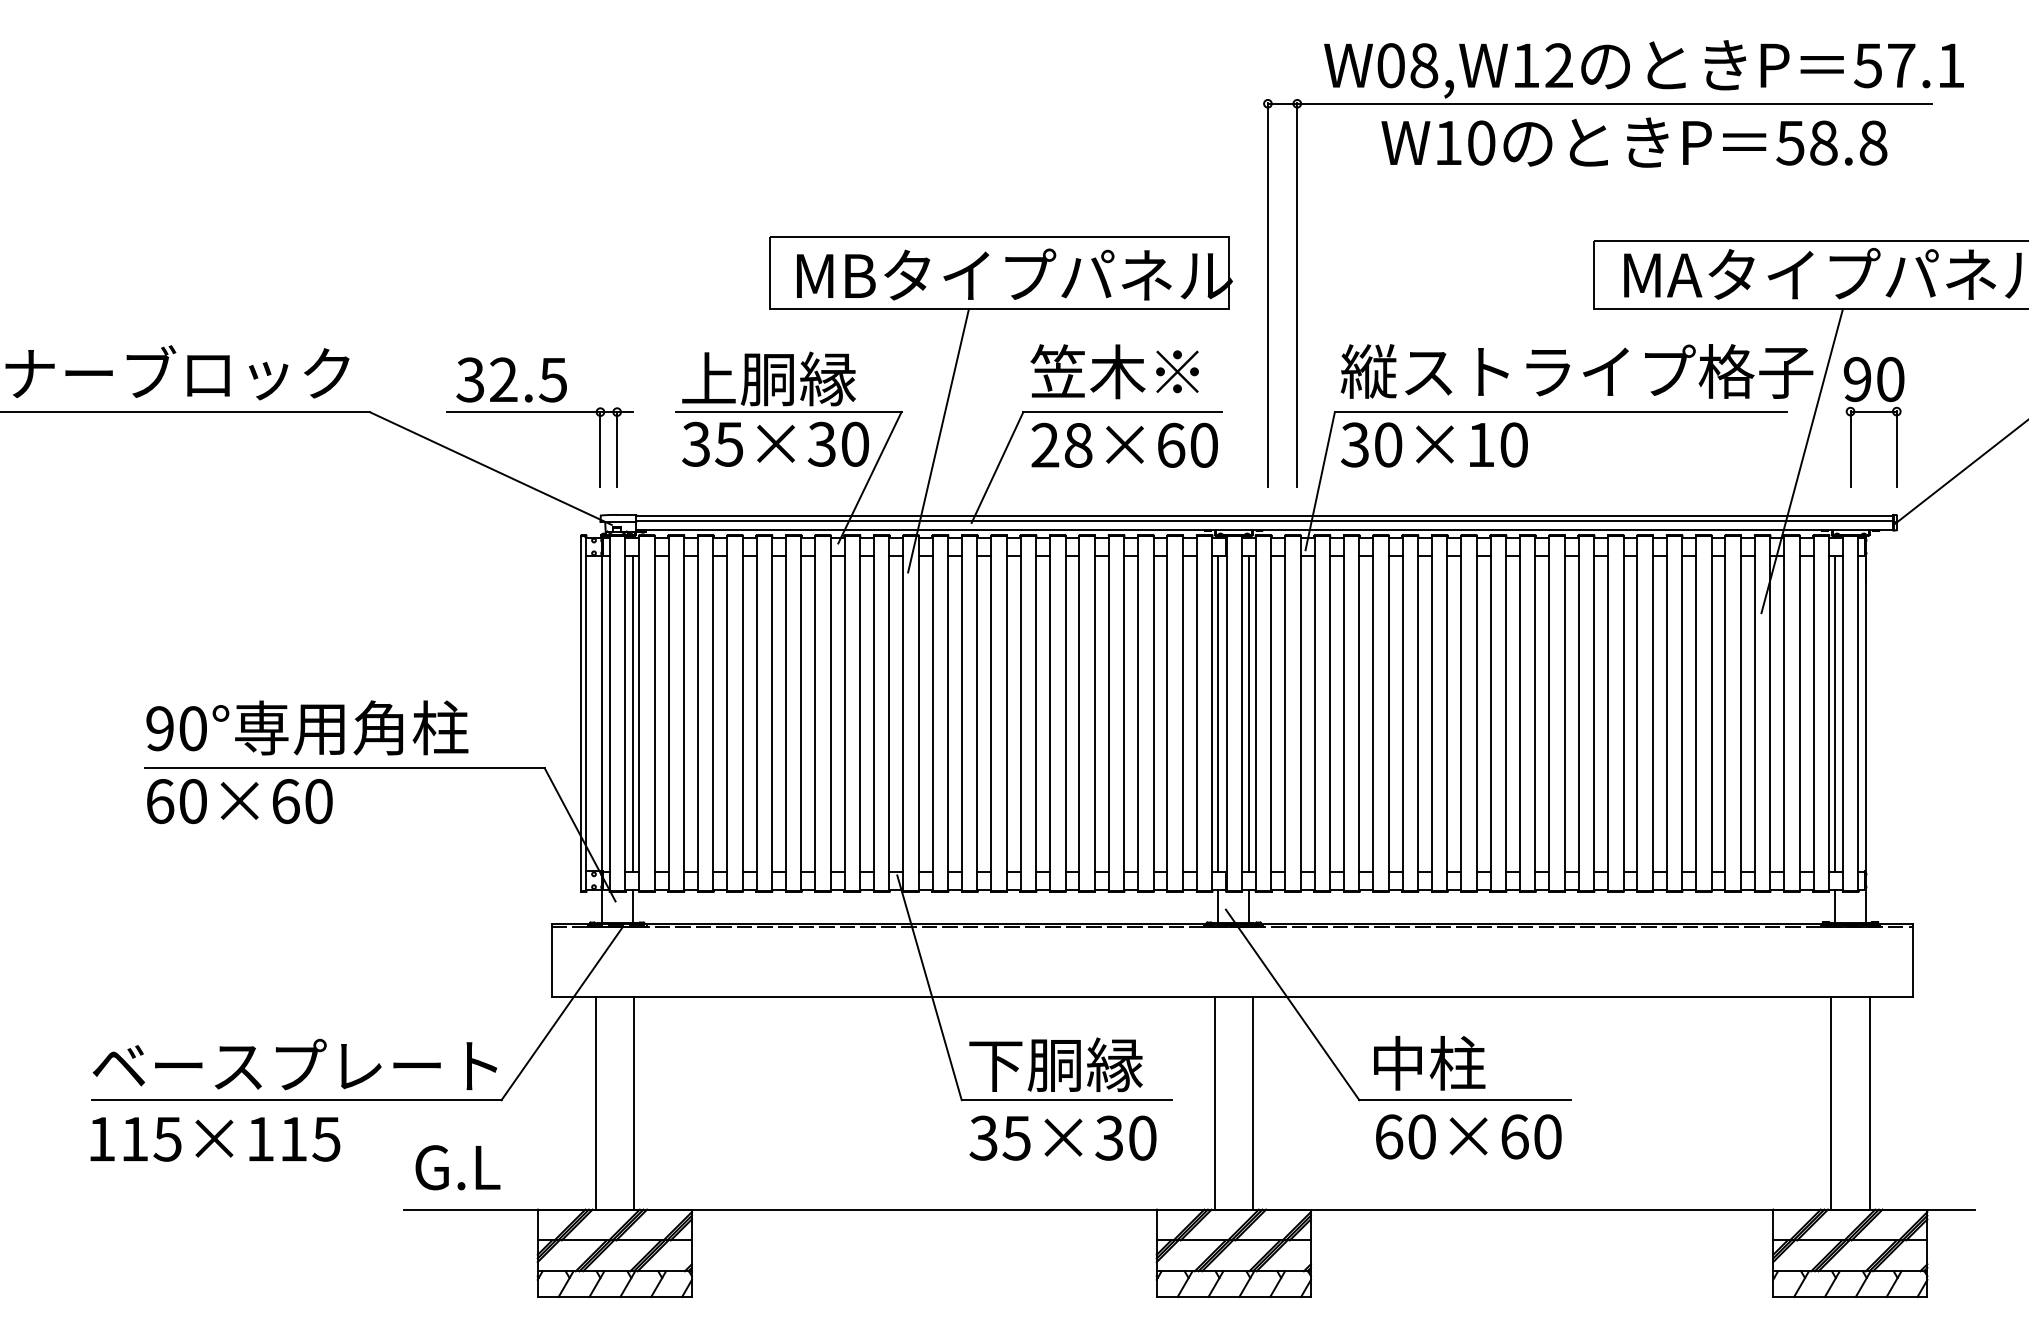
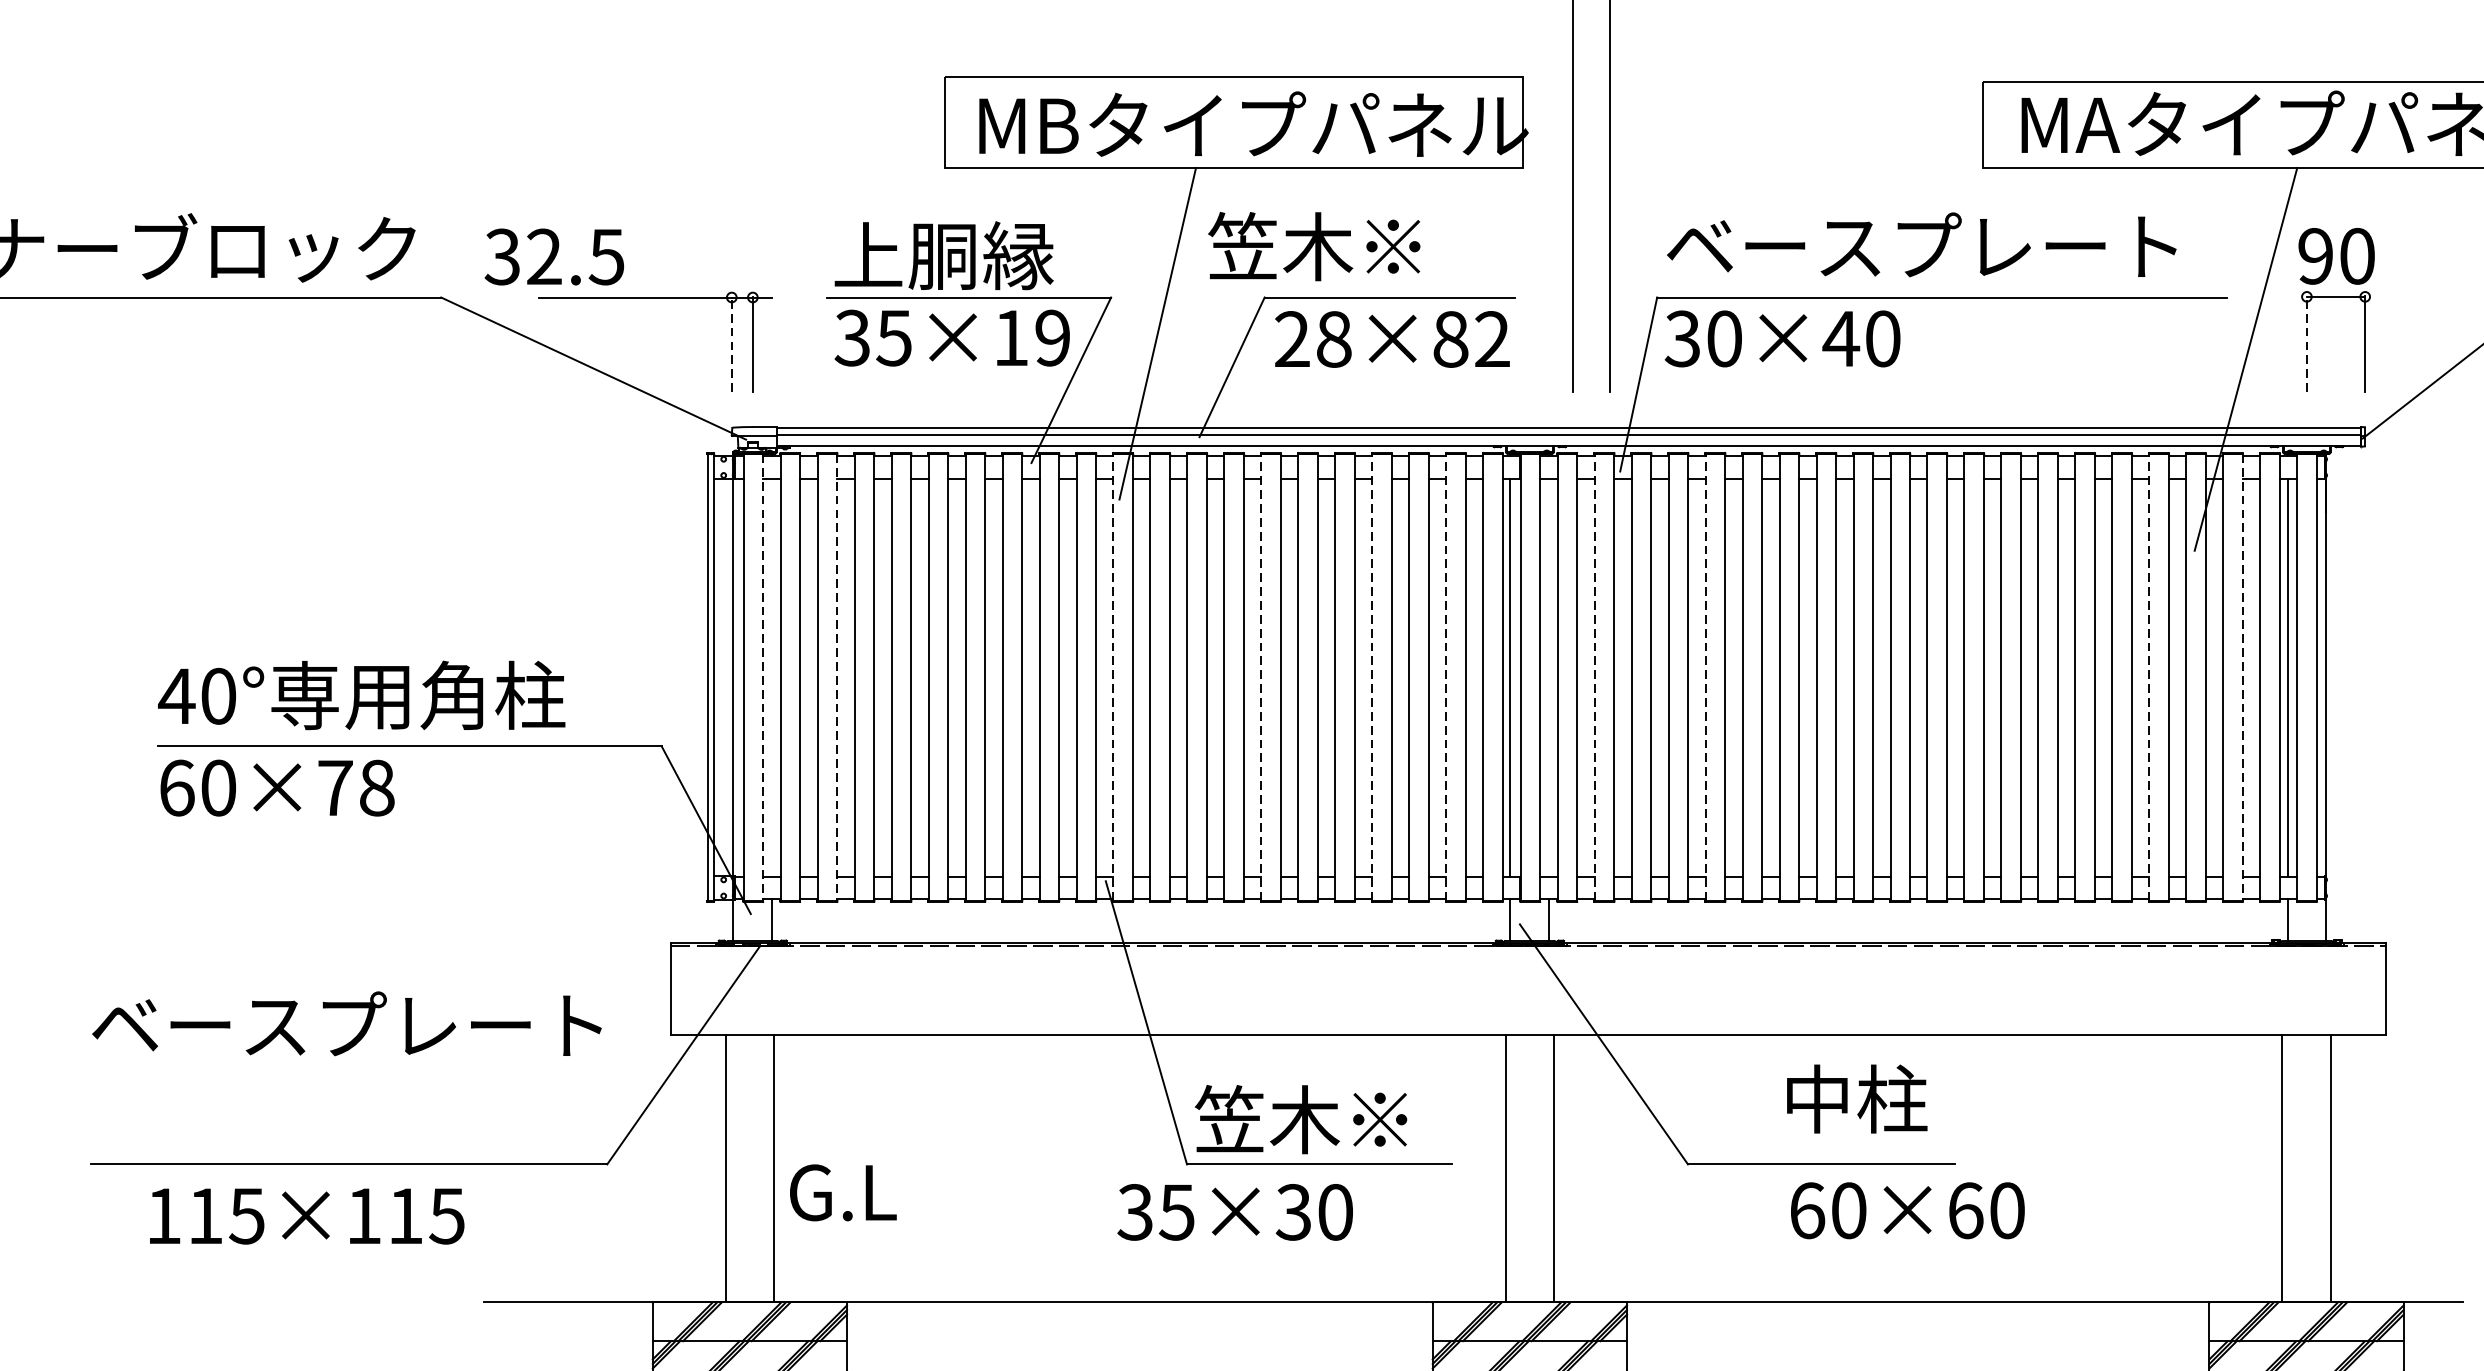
text: (1114, 371) -> (1313, 246), moved
text: (1576, 371) -> (1961, 246), 縦ストライプ格子 -> ベースプレート
text: (511, 379) -> (554, 256), moved
text: (837, 443) -> (1030, 337), 35×30 -> 35×19
text: (1187, 444) -> (1471, 338), 28×60 -> 28×82
text: (1480, 444) -> (1840, 338), 30×10 -> 30×40
line: (600, 449) -> (731, 344), solid -> dashed
line: (1850, 449) -> (2306, 344), solid -> dashed
line: (632, 713) -> (772, 677), removed
line: (903, 713) -> (1113, 677), solid -> dashed
line: (1020, 713) -> (1261, 677), solid -> dashed
line: (1108, 713) -> (1371, 677), solid -> dashed
line: (1167, 713) -> (1446, 677), solid -> dashed
line: (1249, 713) -> (1549, 677), removed
line: (1285, 713) -> (1594, 677), solid -> dashed
line: (1373, 713) -> (1705, 677), solid -> dashed
line: (1725, 713) -> (2149, 677), solid -> dashed
line: (625, 714) -> (763, 678), solid -> dashed
line: (684, 714) -> (837, 678), solid -> dashed
line: (1799, 714) -> (2242, 678), solid -> dashed
text: (159, 728) -> (176, 696), 90° -> 40°
text: (302, 801) -> (356, 788), 60×60 -> 60×78
text: (1429, 1063) -> (1857, 1099), moved
text: (294, 1064) -> (346, 1023), moved
text: (1055, 1064) -> (1305, 1119), 下胴縁 -> 笠木※
text: (1468, 1136) -> (1907, 1210), moved
text: (1062, 1137) -> (1234, 1211), moved
text: (215, 1139) -> (307, 1216), moved
text: (457, 1167) -> (842, 1192), moved

